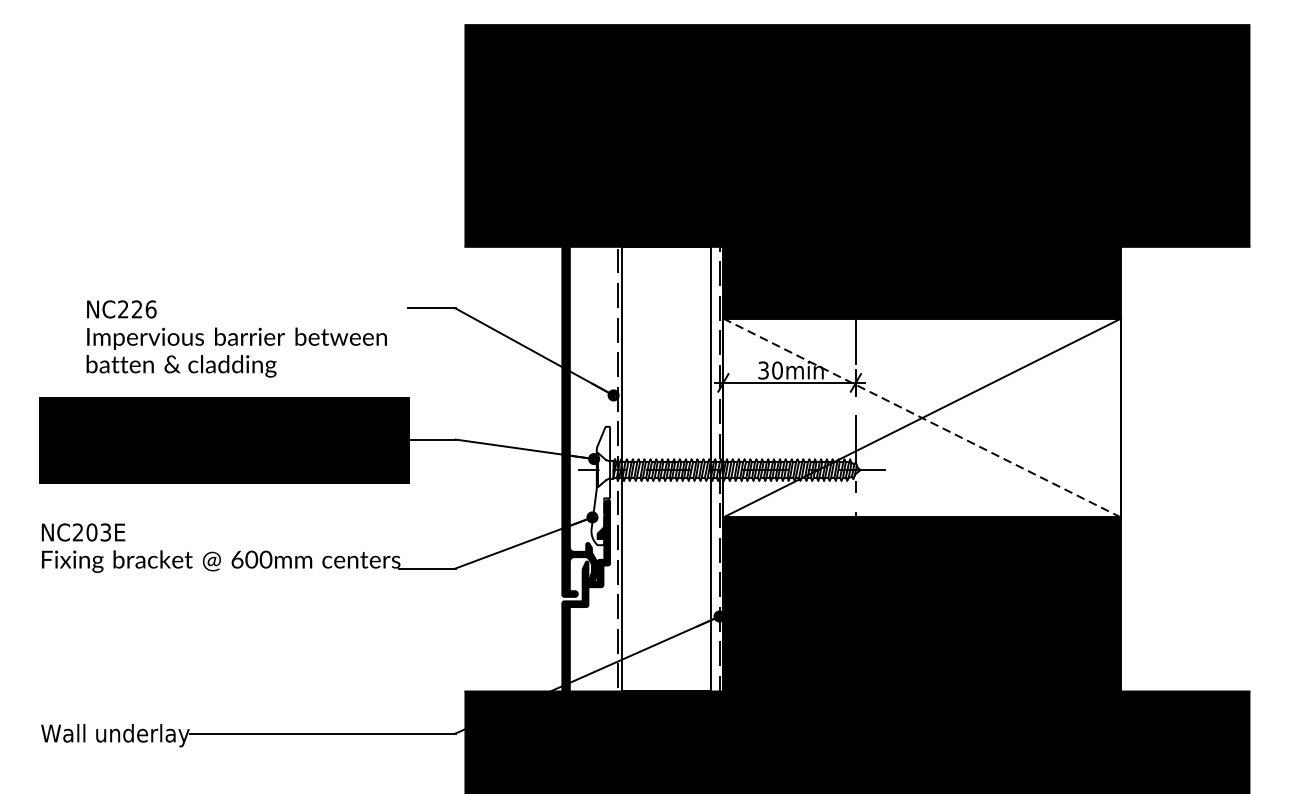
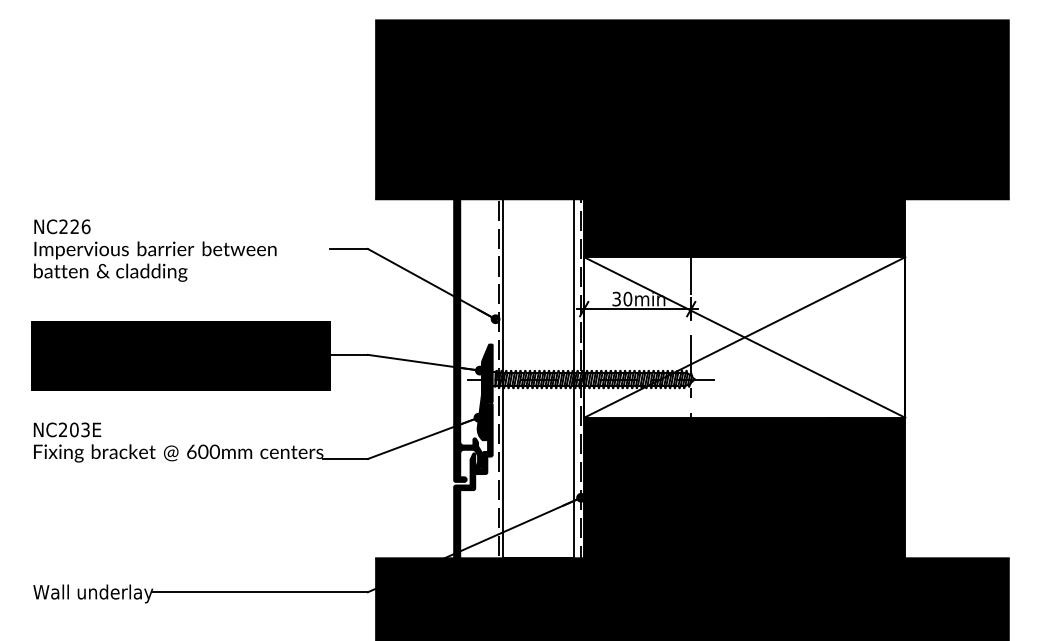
text: (237, 338) -> (155, 250), moved
line: (921, 418) -> (744, 337), dashed -> solid
fill: (599, 486) -> (484, 392), added

